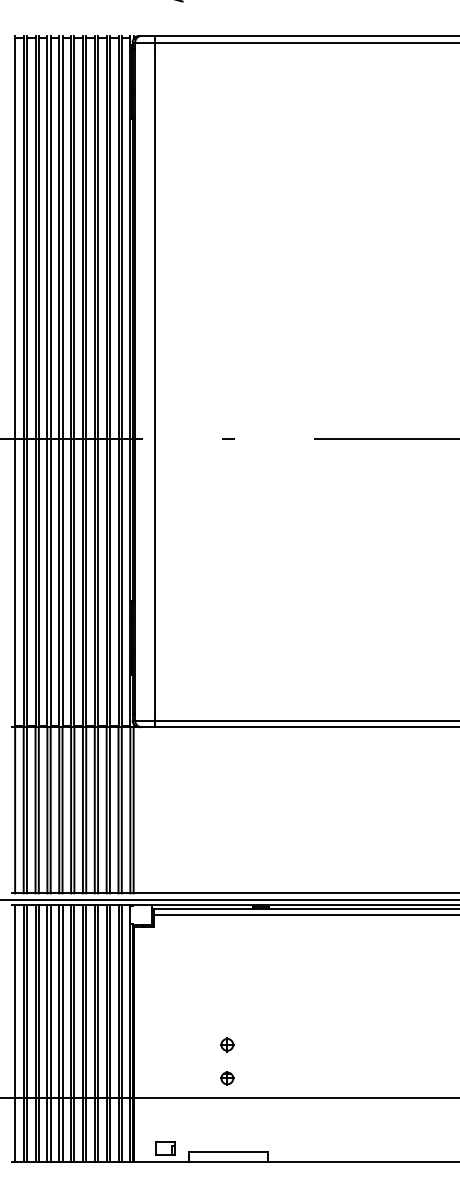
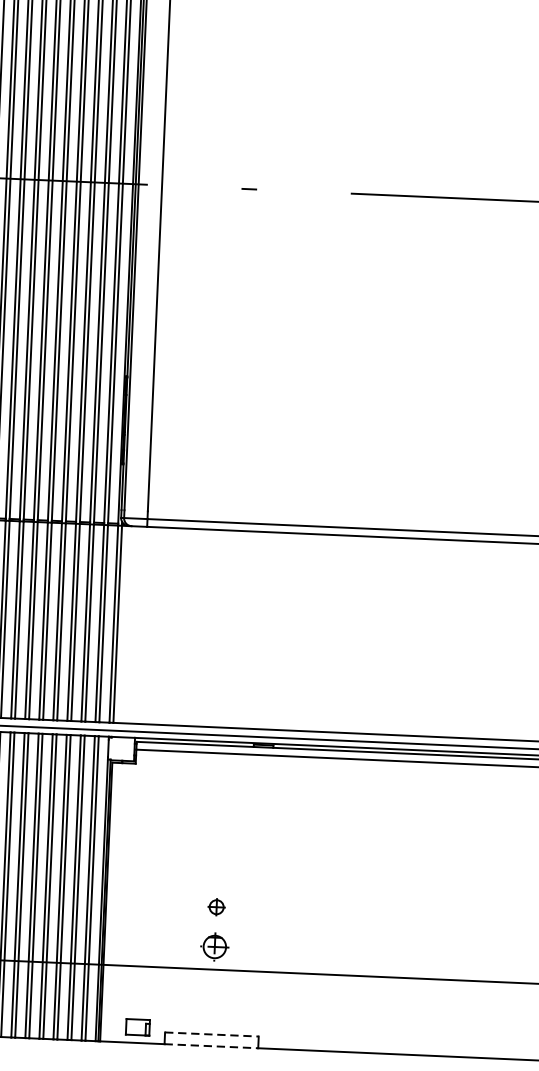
part: (227, 1078) -> (215, 947), size x1.6
line: (228, 1152) -> (212, 1034), solid -> dashed
line: (228, 1162) -> (211, 1046), solid -> dashed

